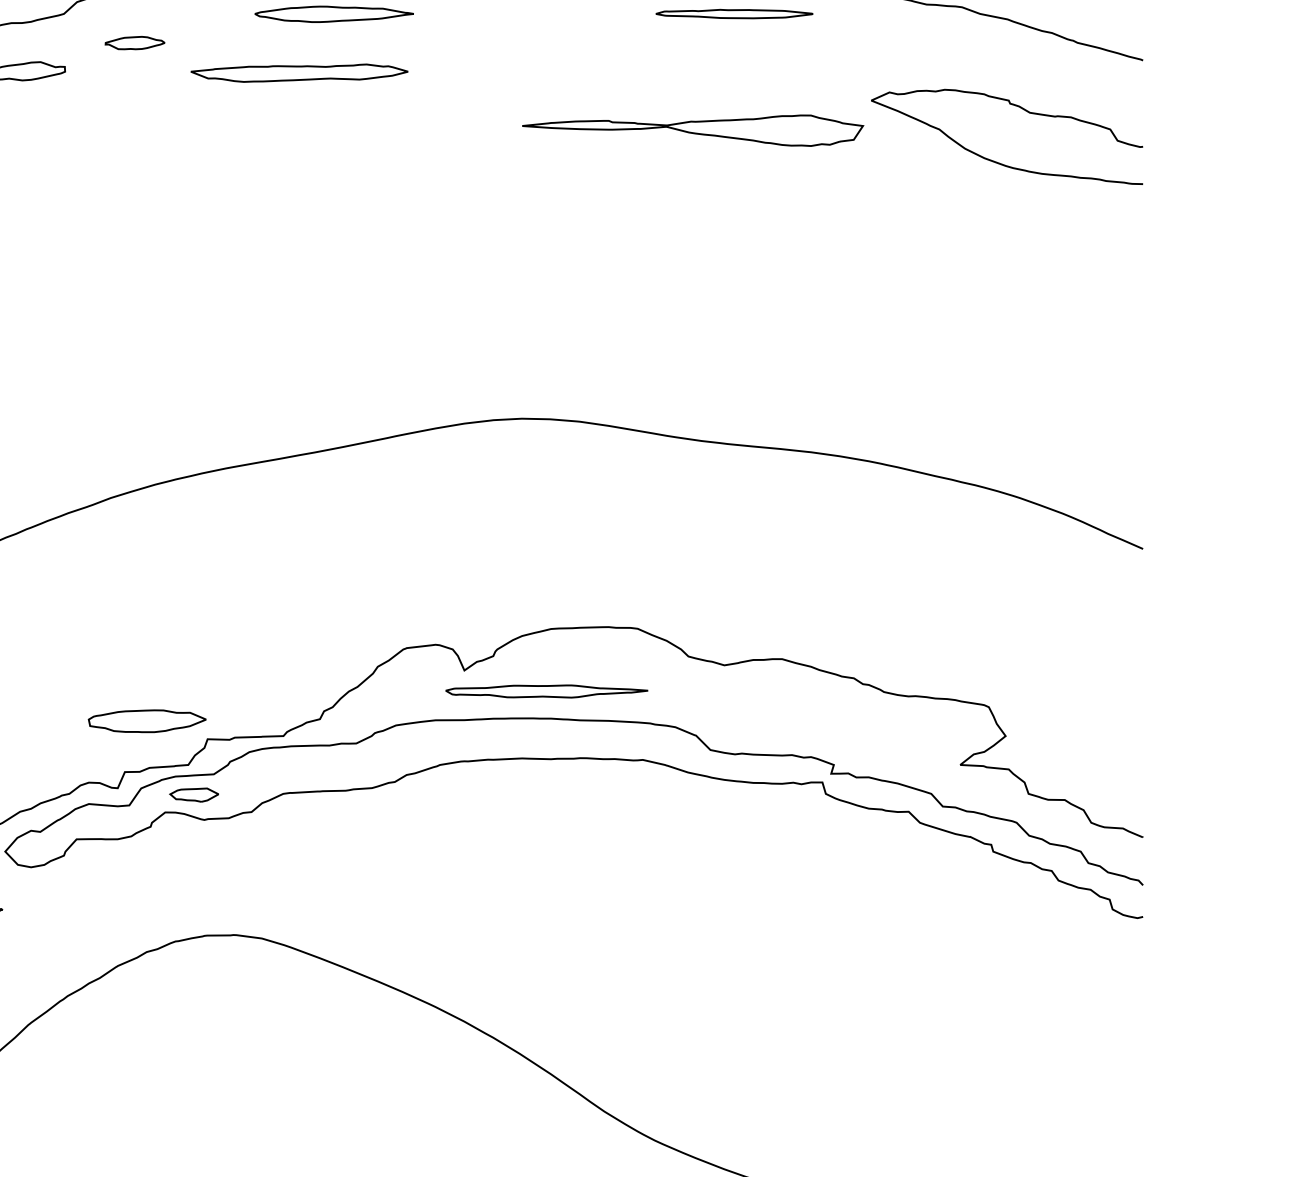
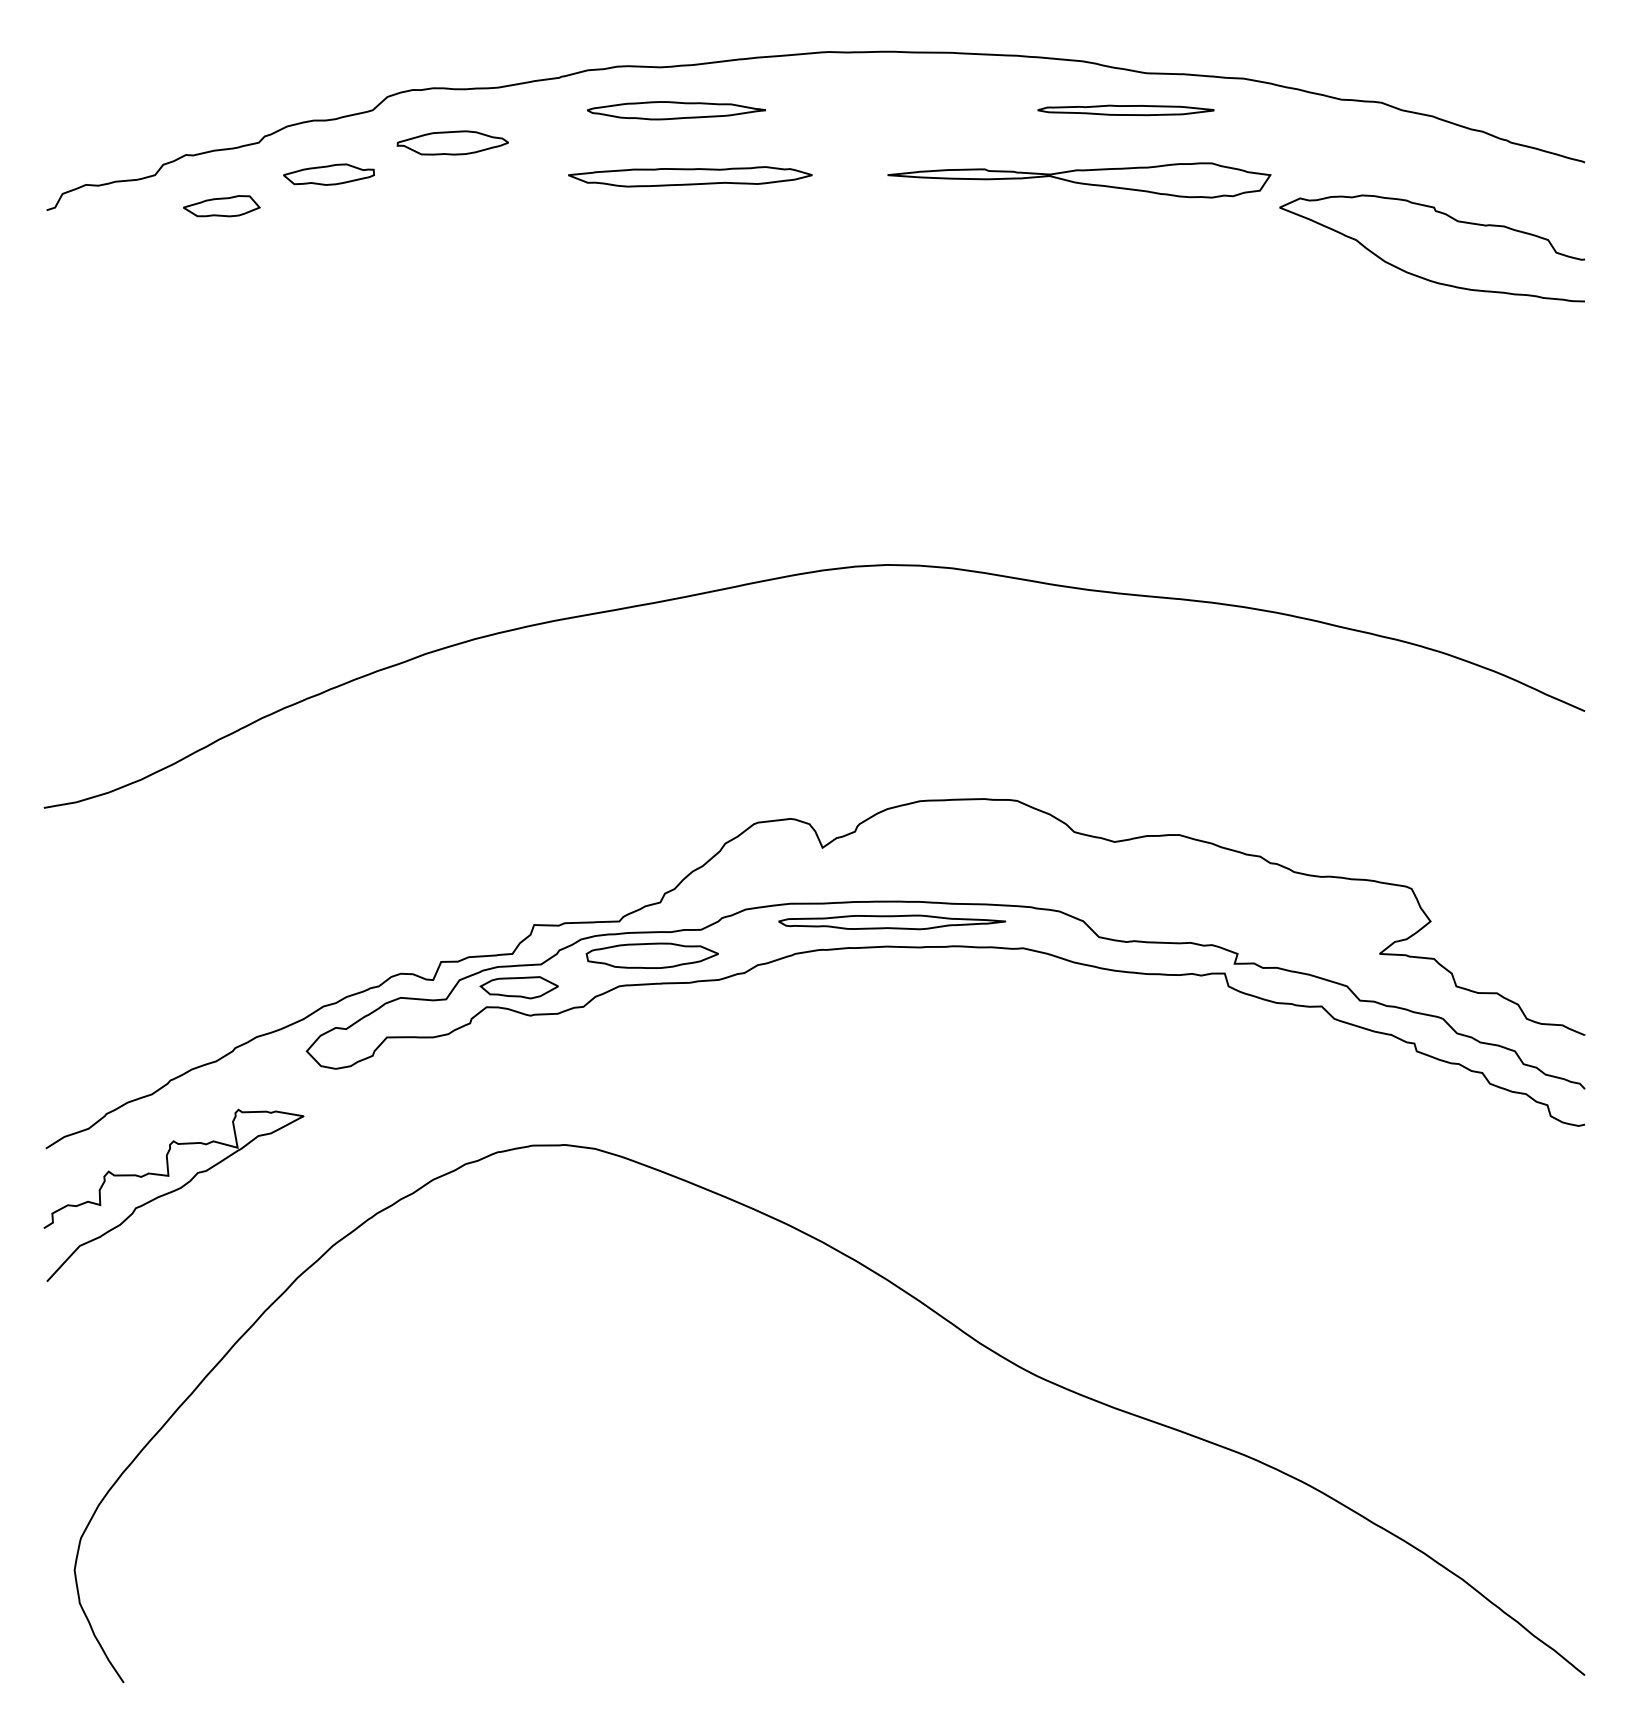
part: (134, 42) -> (452, 142), size x1.67
part: (299, 72) -> (690, 176), moved
part: (693, 130) -> (1079, 180), moved
part: (547, 691) -> (892, 922), moved
part: (146, 720) -> (651, 955), moved
part: (193, 794) -> (518, 987), size x1.43

